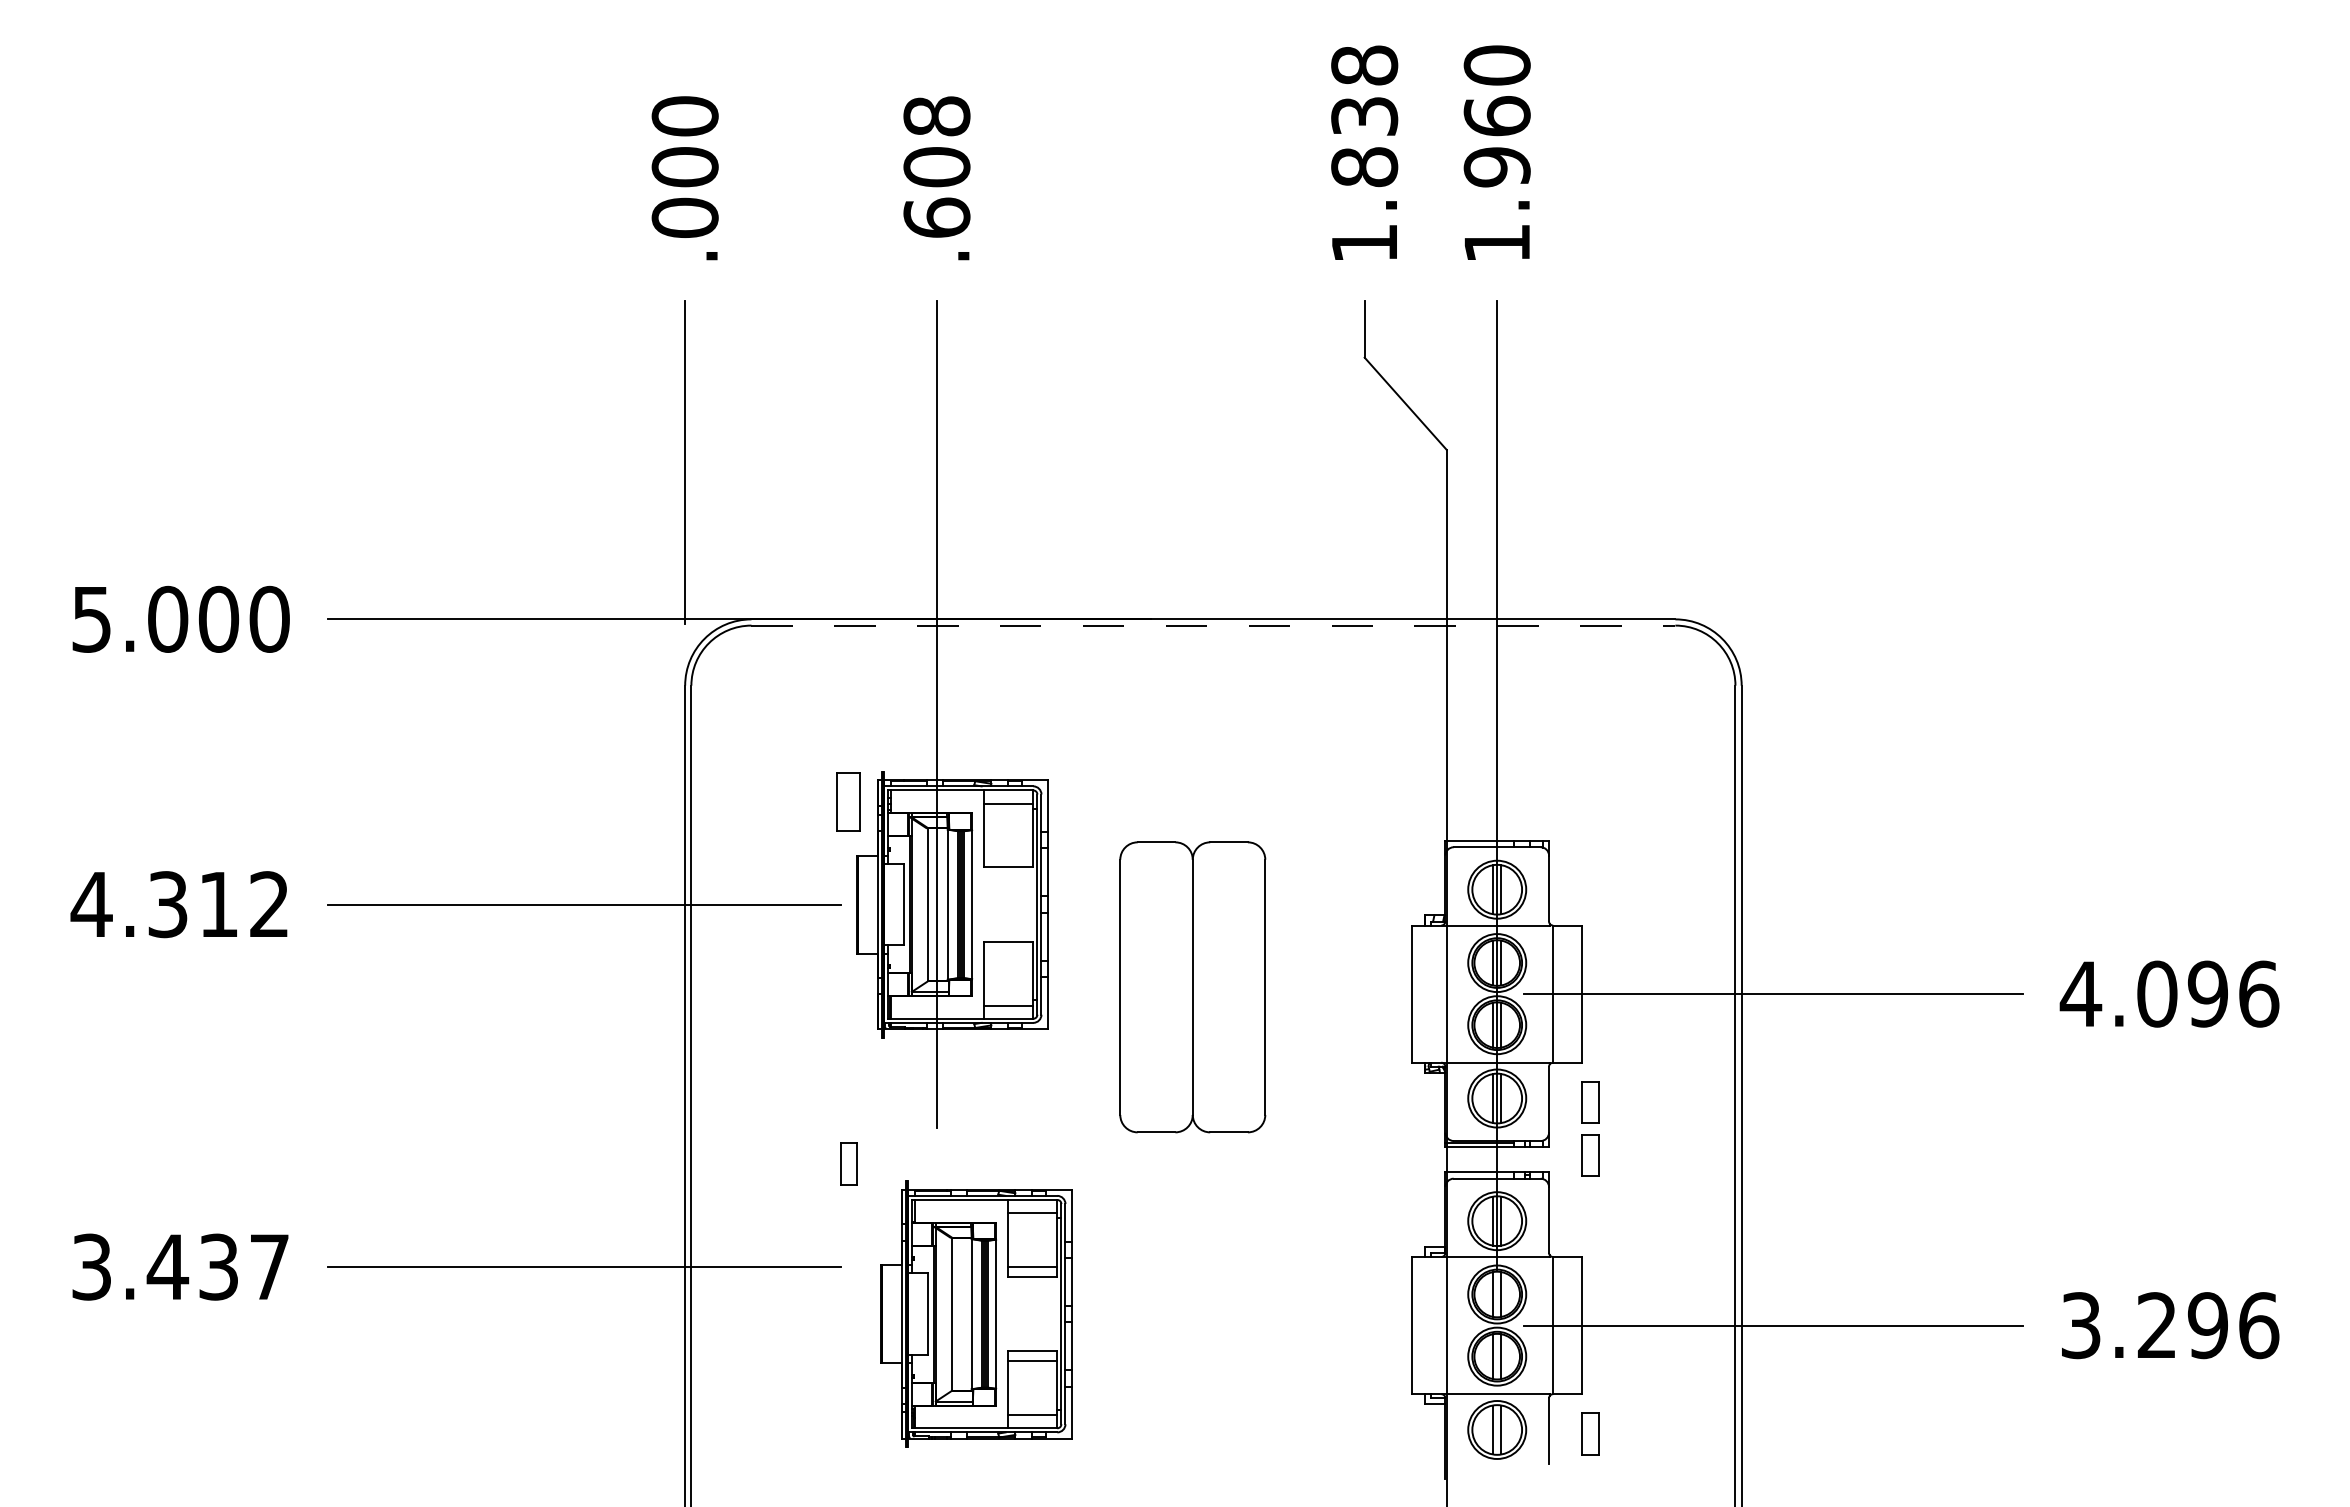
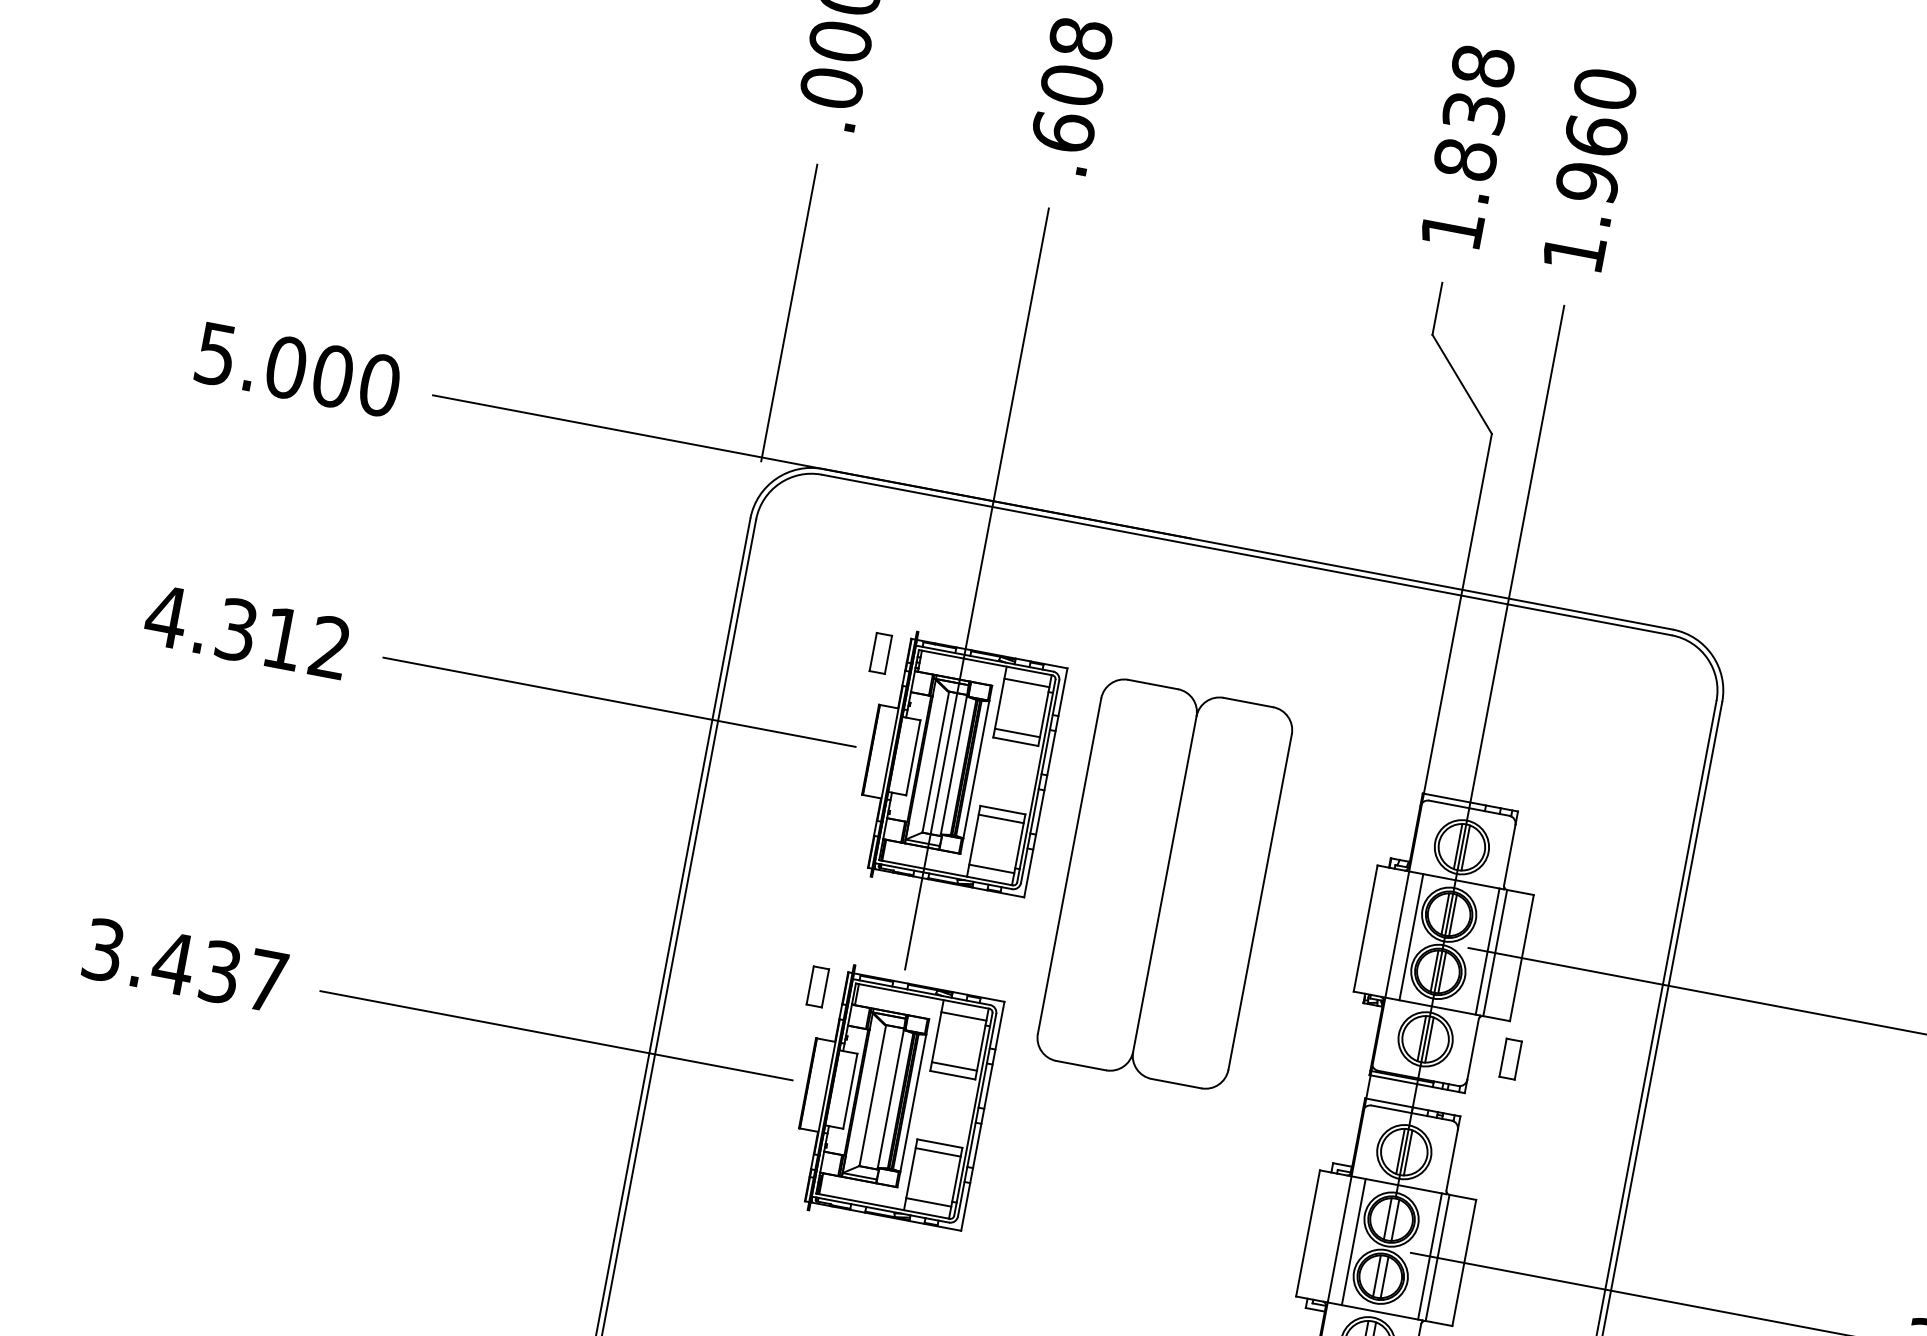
line: (1213, 625) -> (1246, 554), dashed -> solid
part: (848, 801) -> (880, 653), size x0.71
line: (1007, 857) -> (1017, 732), added
line: (1007, 951) -> (1000, 818), added
part: (1192, 987) -> (1164, 884), size x1.43
line: (1462, 993) -> (1411, 936), added
line: (1544, 993) -> (1487, 950), added
part: (1590, 1155) -> (1501, 1107), removed
part: (976, 1313) -> (895, 1099), moved
line: (1462, 1325) -> (1354, 1242), added
line: (1544, 1325) -> (1429, 1256), added

